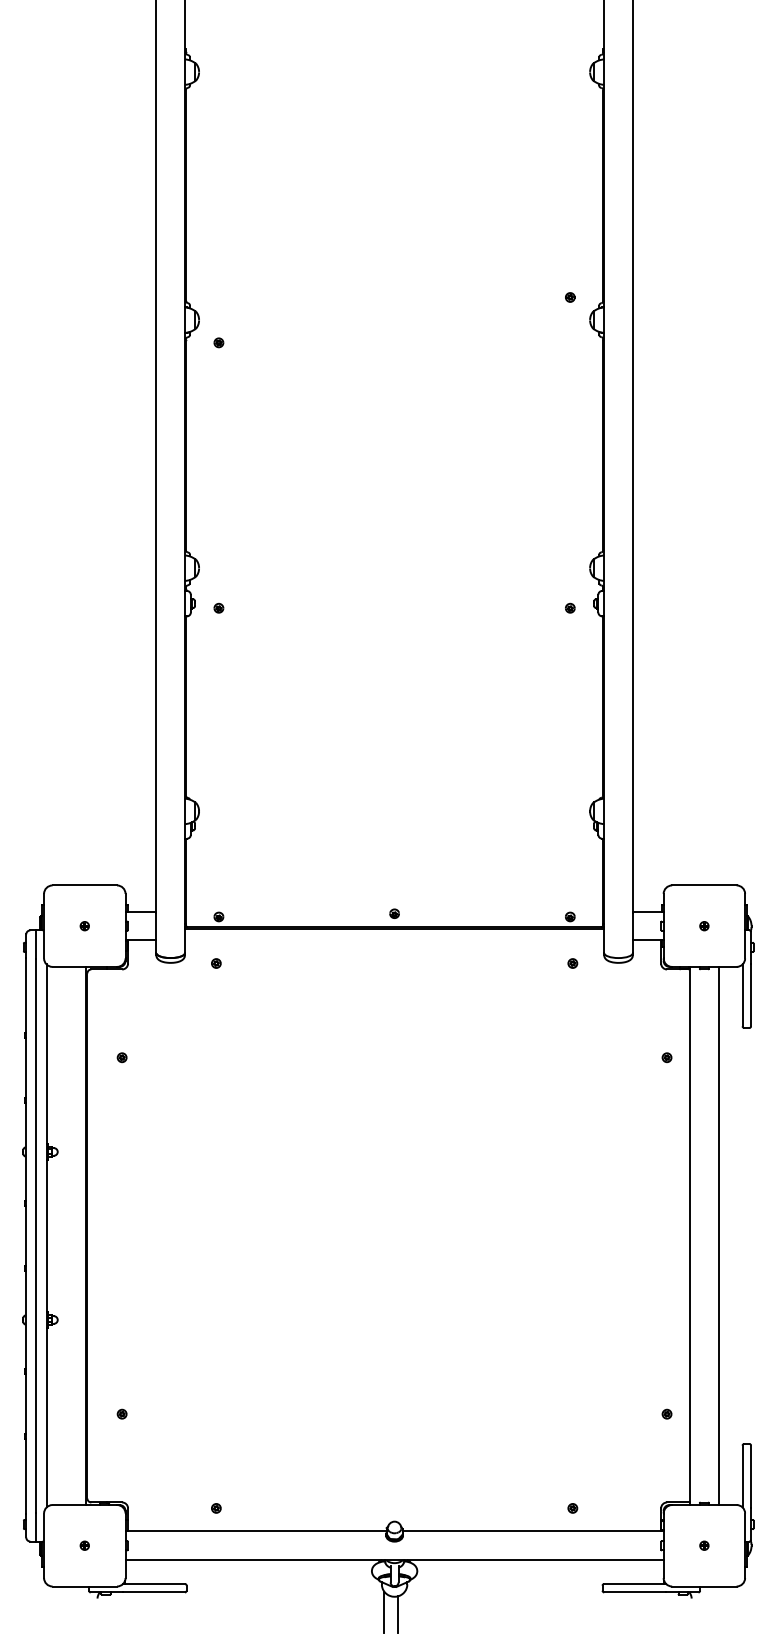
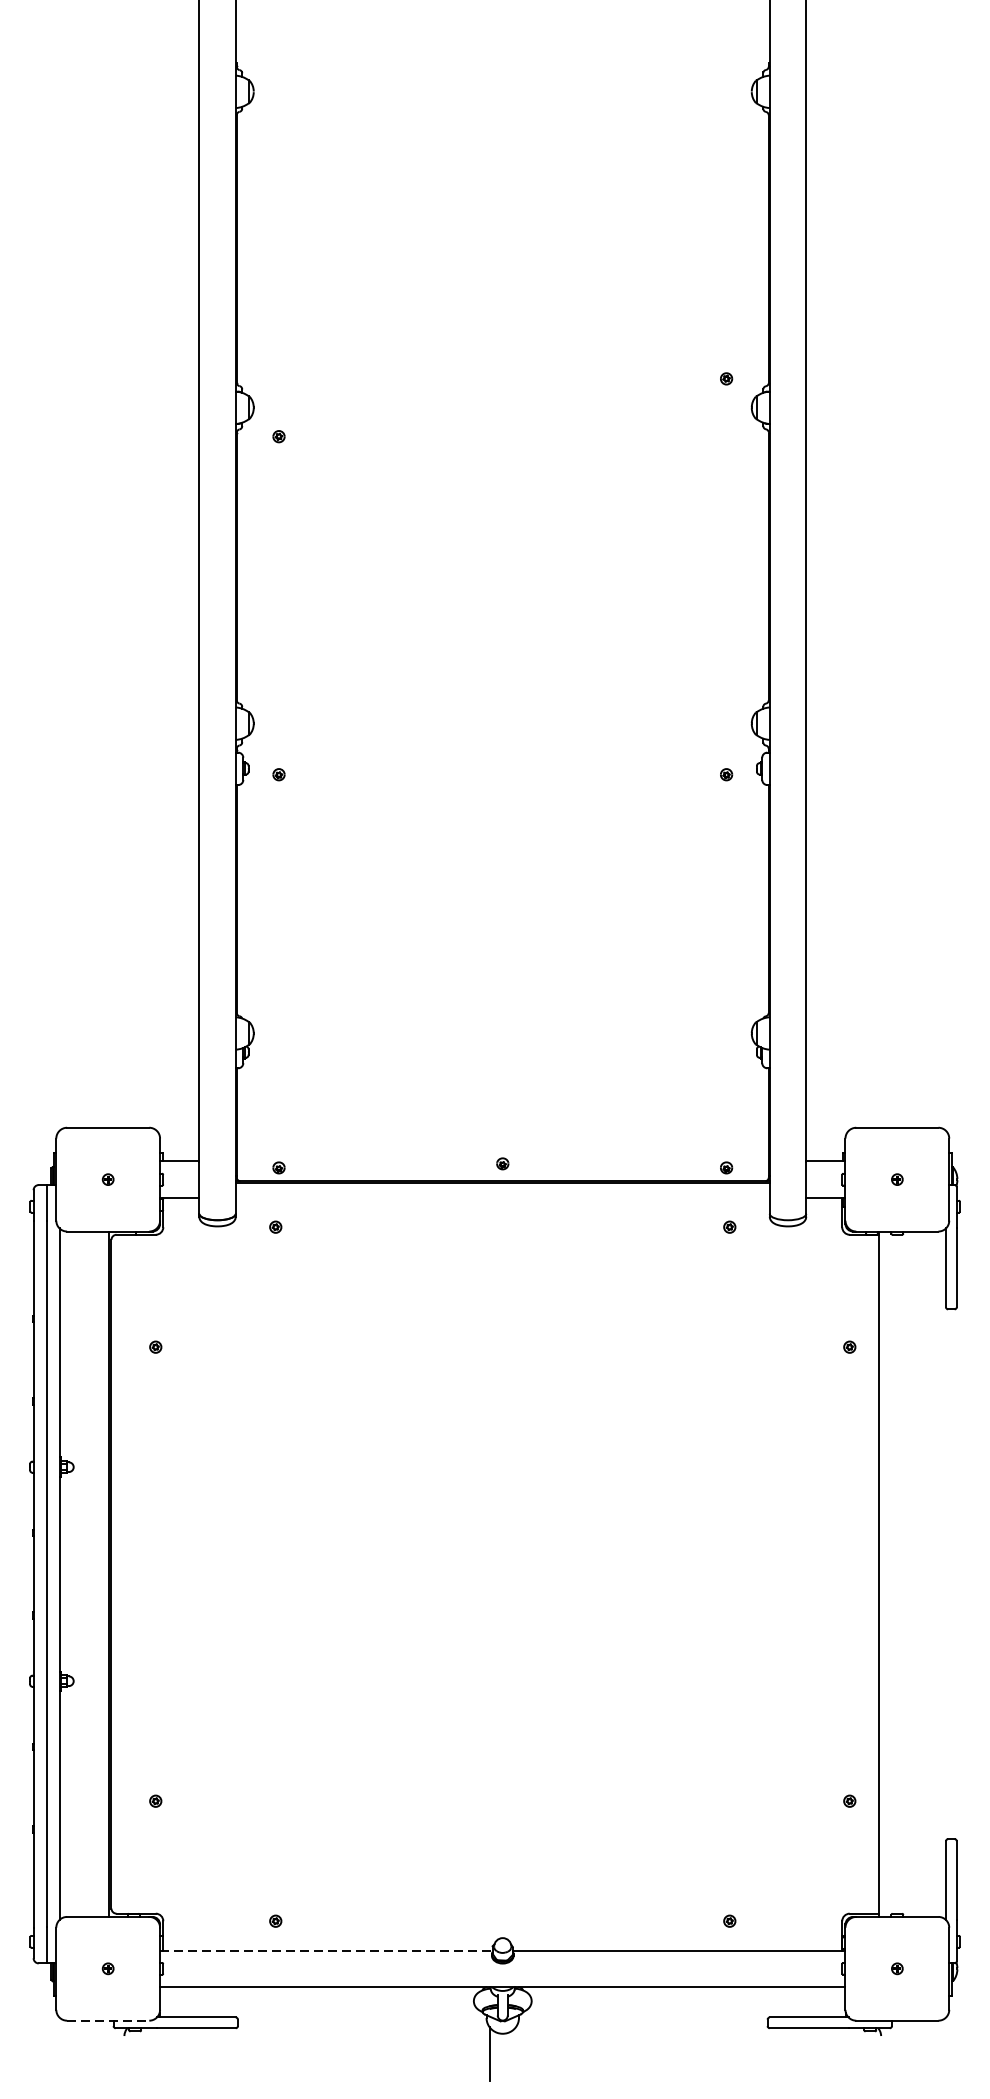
line: (718, 1235) -> (915, 1573), removed
line: (256, 1531) -> (326, 1950), solid -> dashed
line: (85, 1586) -> (109, 2020), solid -> dashed
line: (398, 1614) -> (507, 2056), removed

